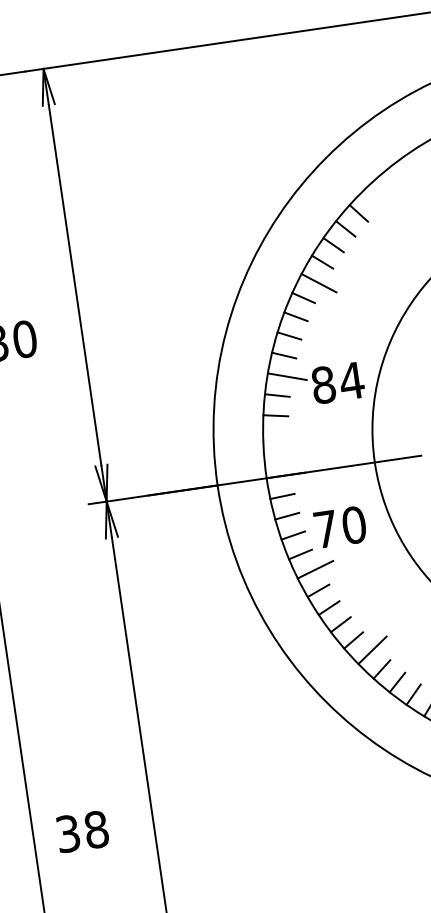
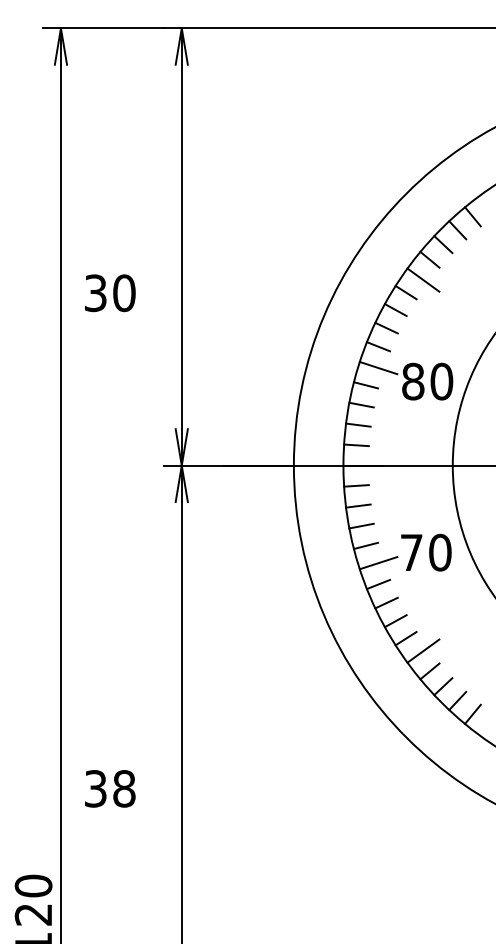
text: (351, 380) -> (441, 381), 84 -> 80
line: (275, 435) -> (358, 424), added
line: (276, 456) -> (356, 445), added
text: (340, 527) -> (426, 552), moved

